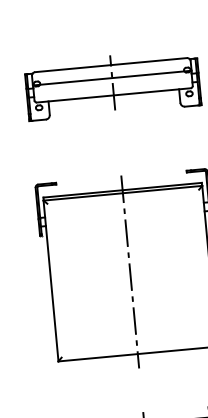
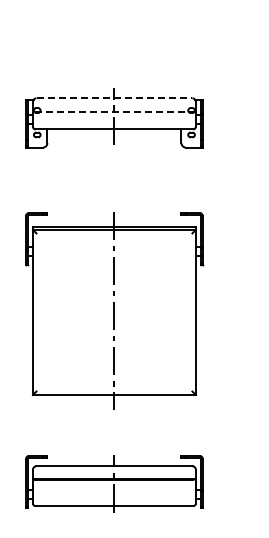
line: (111, 65) -> (114, 98), solid -> dashed
line: (111, 78) -> (113, 111), solid -> dashed

